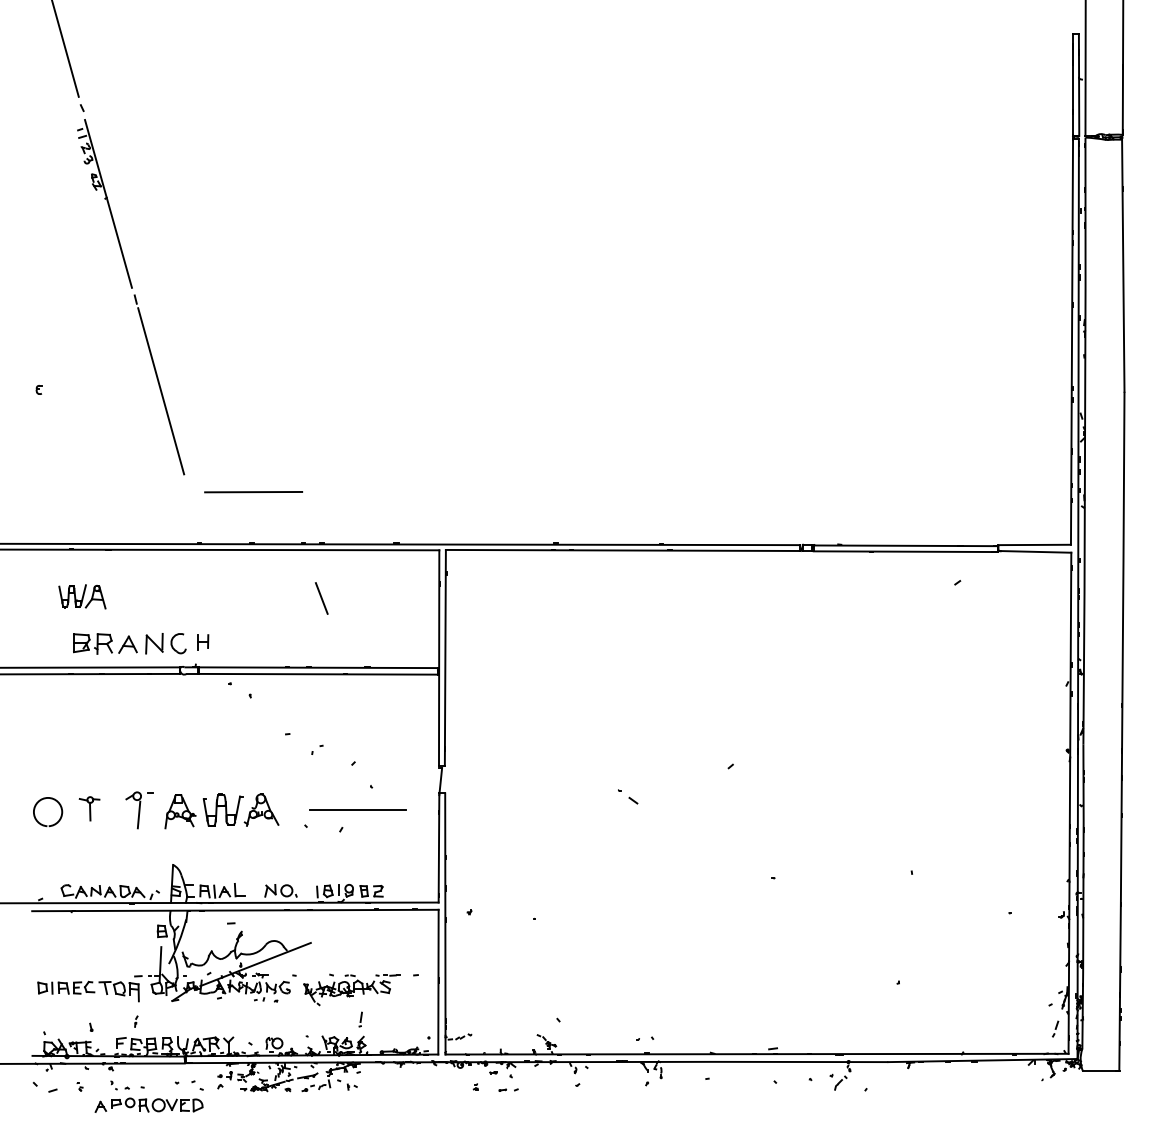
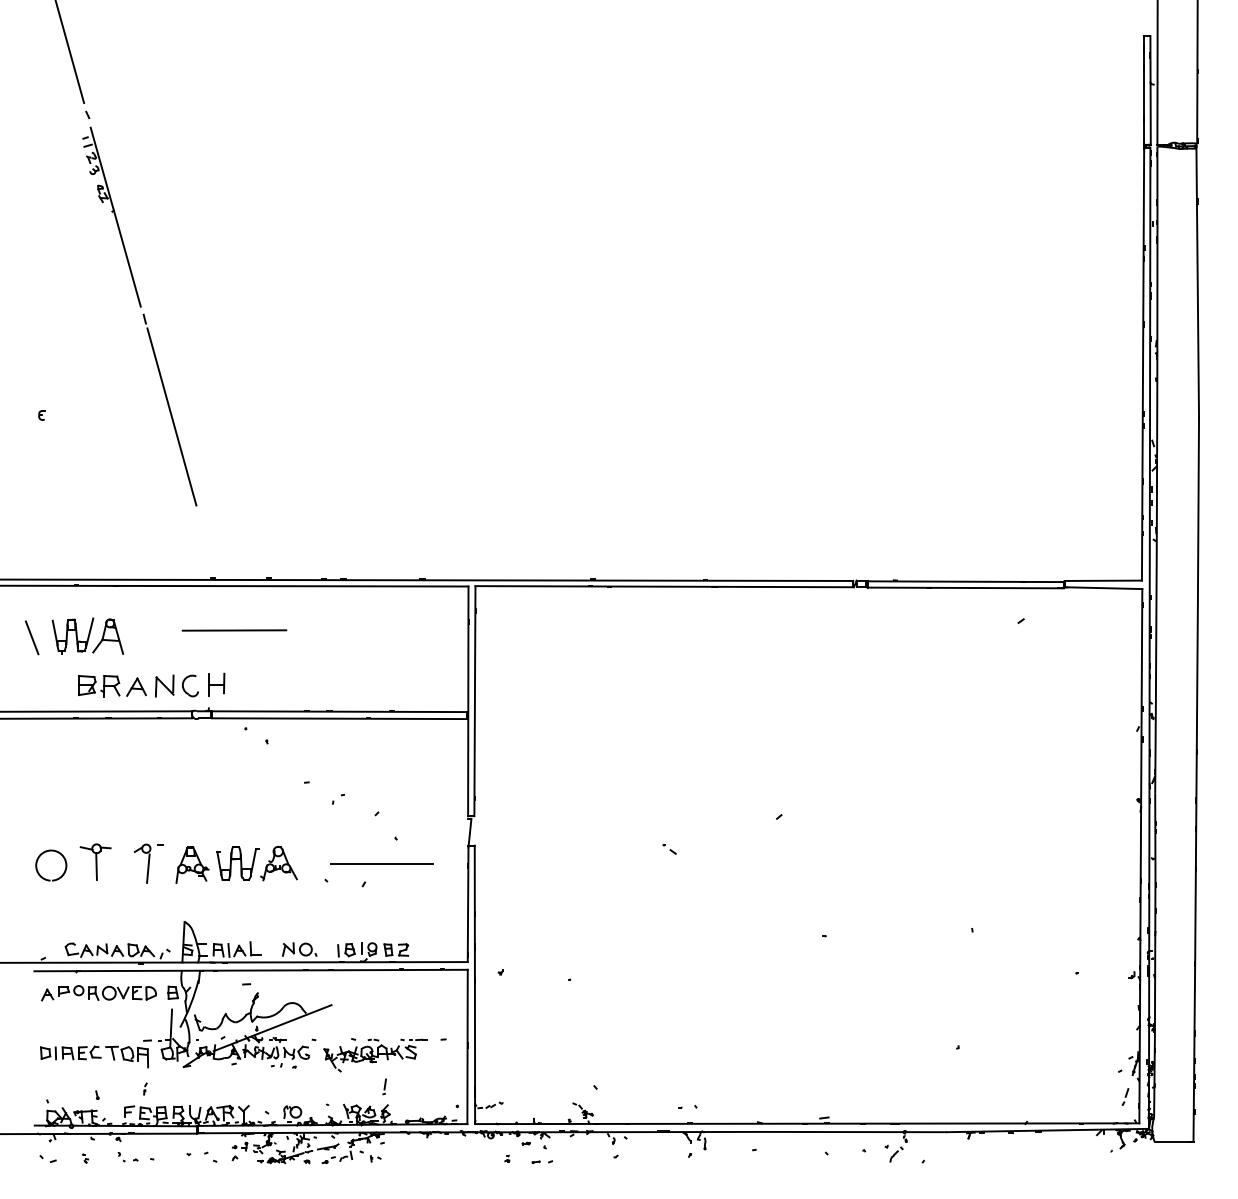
line: (253, 492) -> (234, 630), moved
part: (82, 596) -> (87, 635), size x1.43
line: (321, 598) -> (31, 637), moved
part: (202, 642) -> (216, 684), size x1.43
part: (627, 796) -> (669, 849), size x0.62
part: (89, 808) -> (95, 861), size x1.43
part: (44, 1086) -> (47, 1158), size x0.62
part: (148, 1105) -> (98, 993), moved

